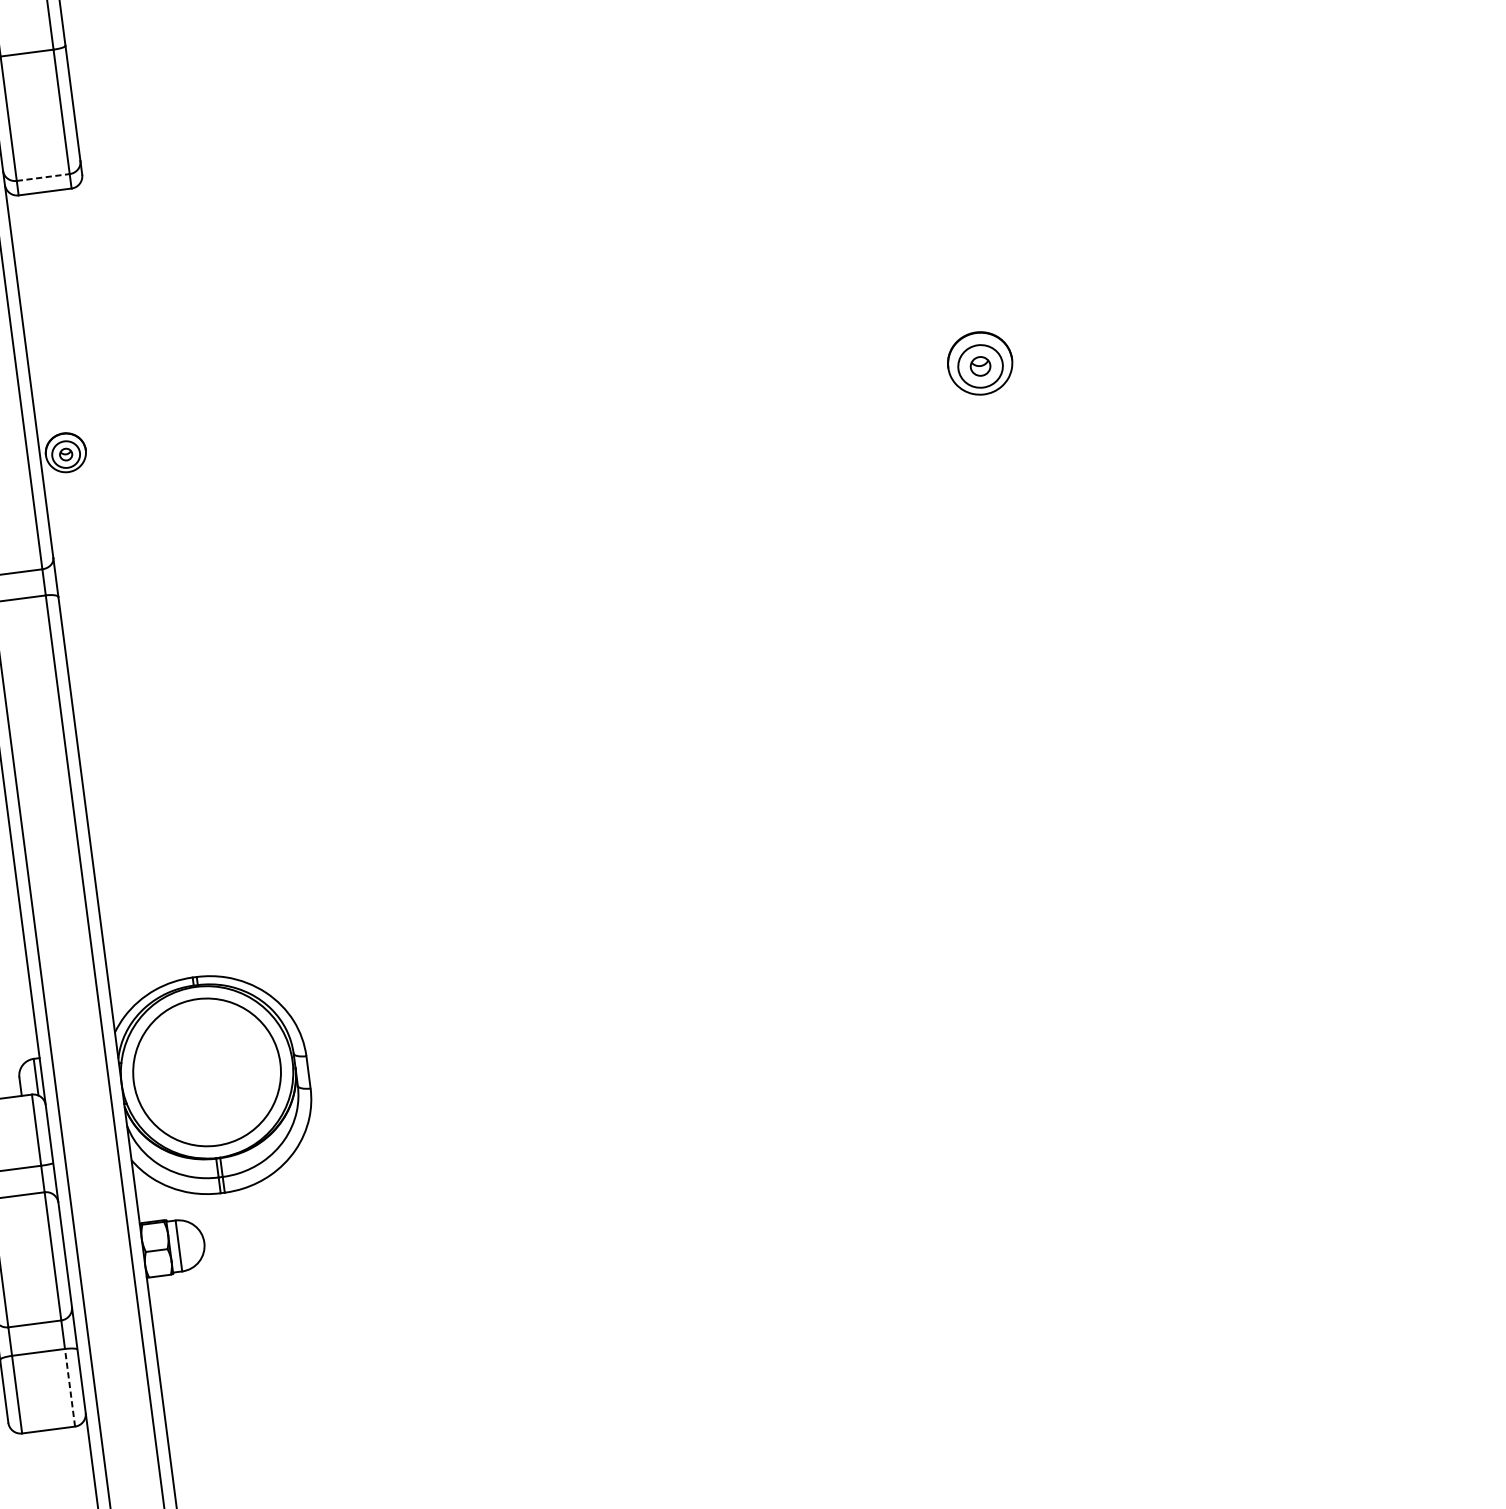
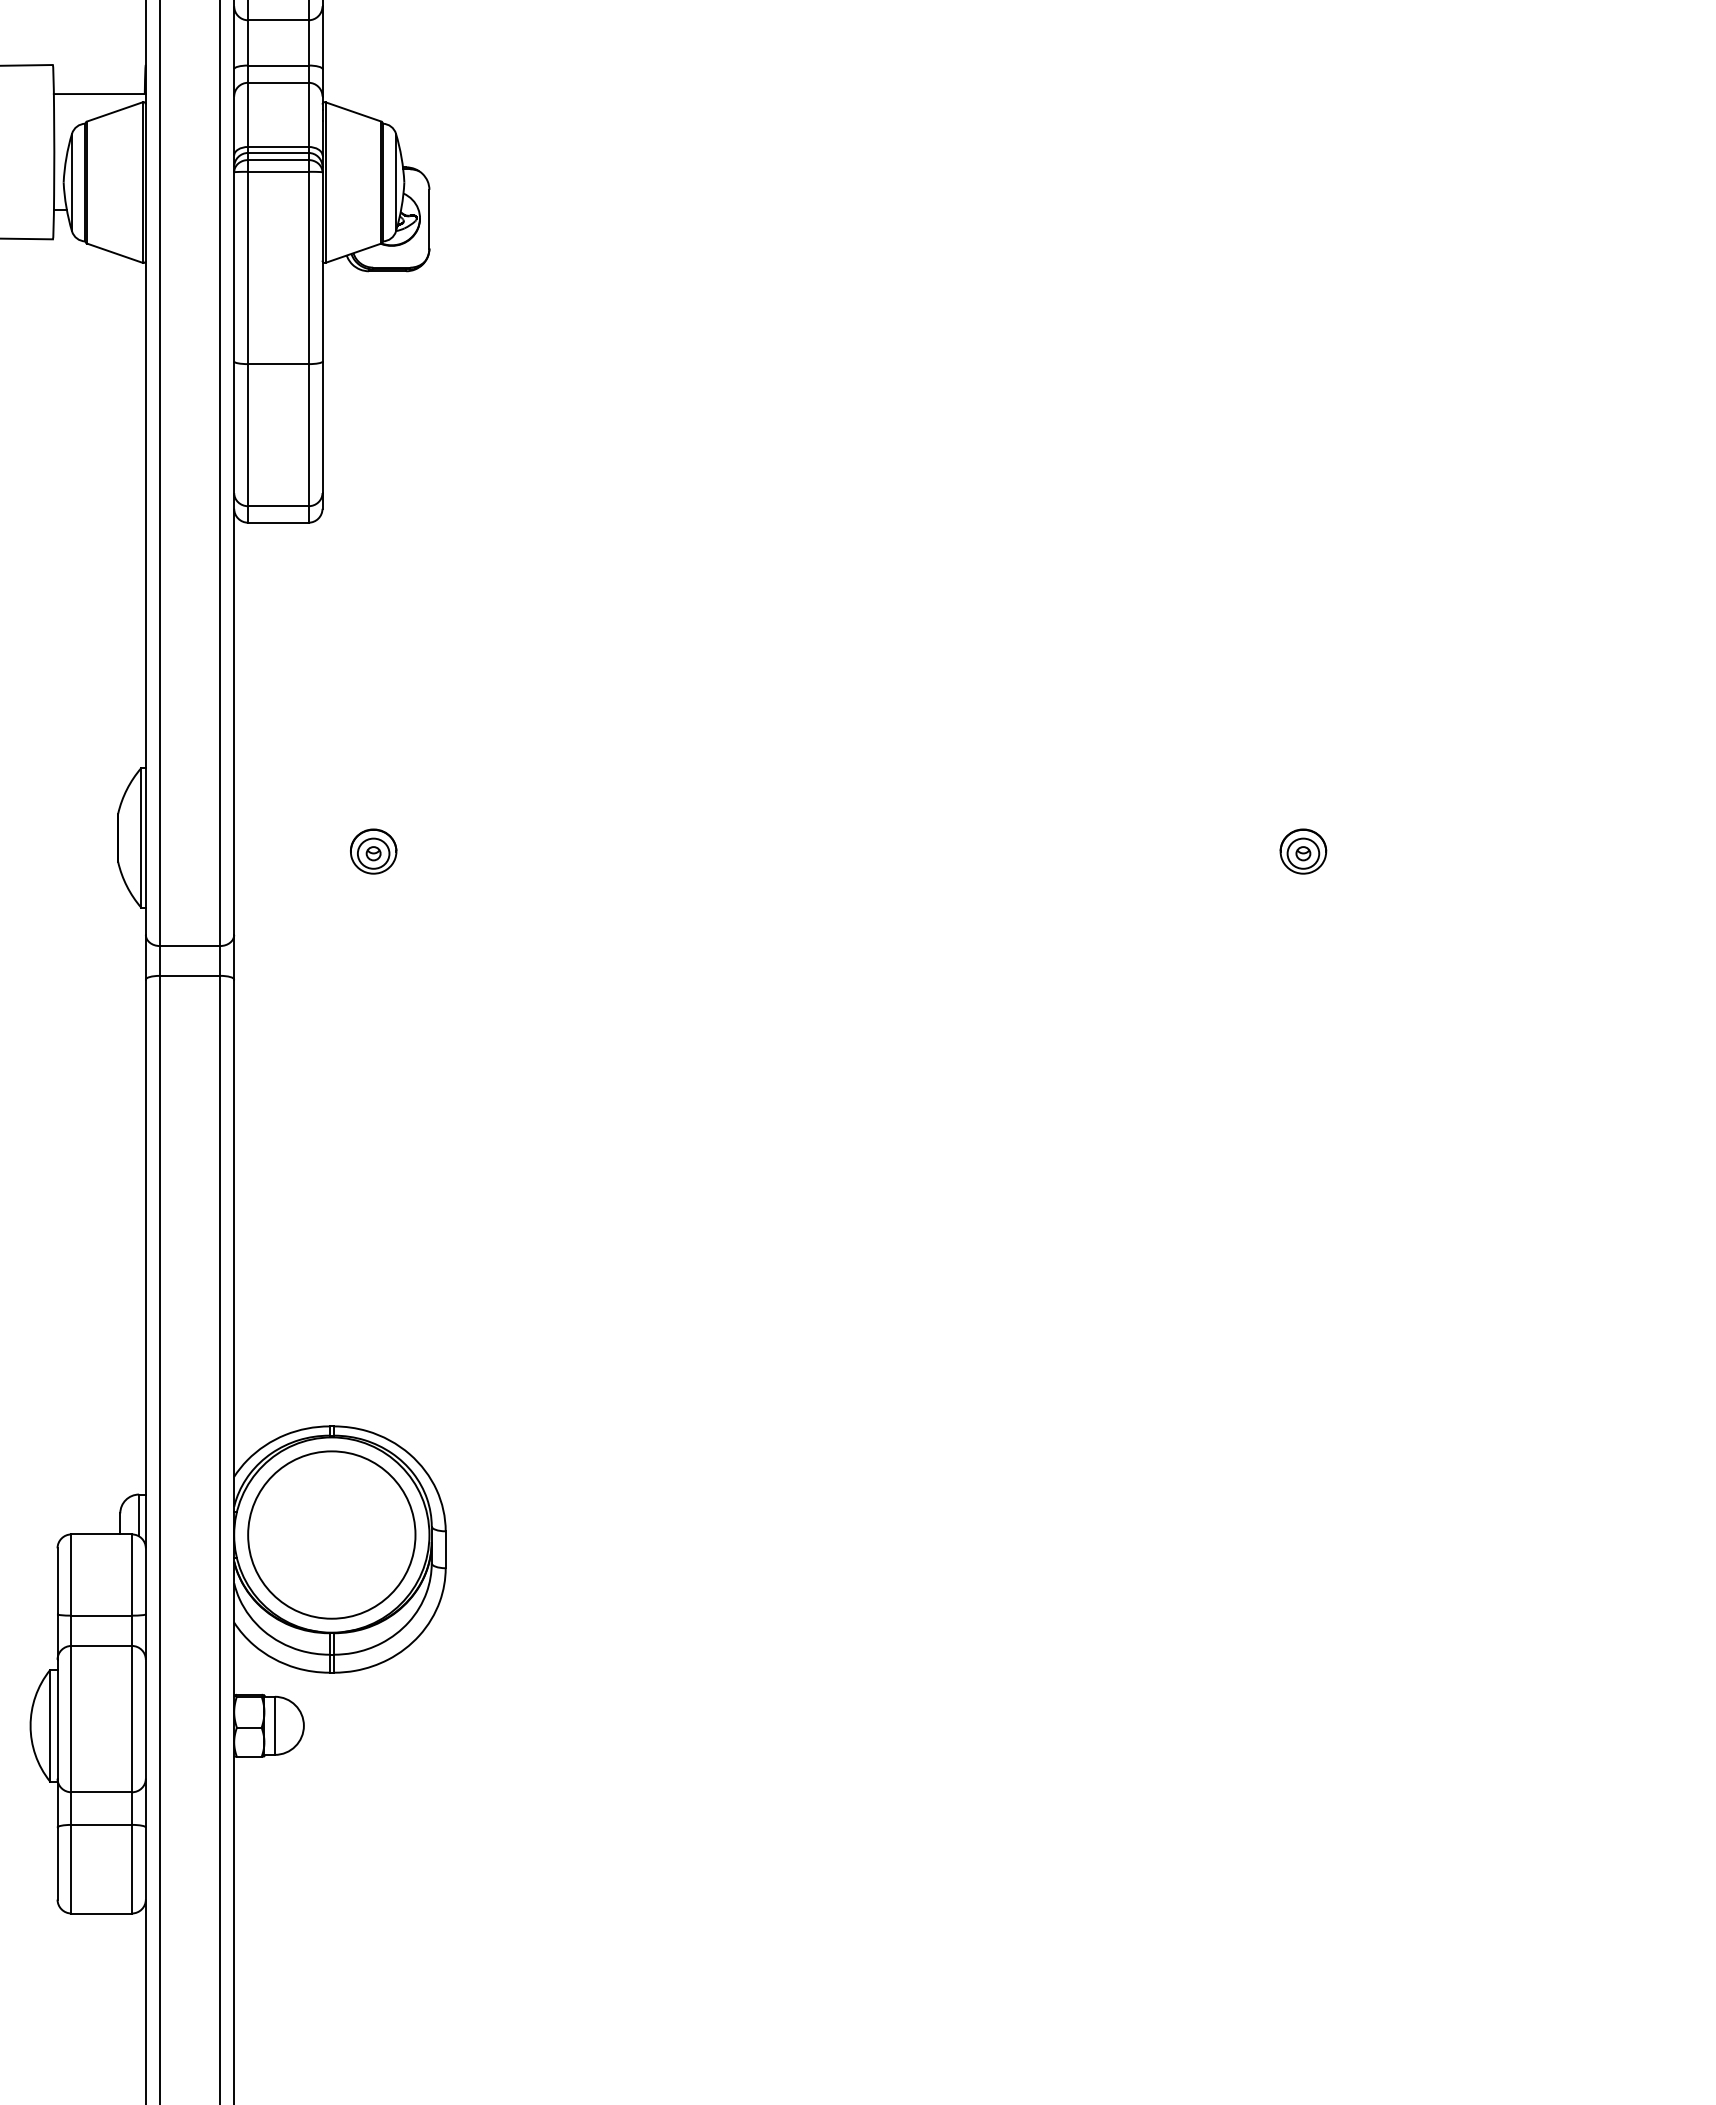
line: (43, 177) -> (278, 506), dashed -> solid
part: (980, 363) -> (1303, 851), size x0.62
part: (65, 452) -> (373, 851), moved
line: (69, 1387) -> (131, 1868), dashed -> solid

